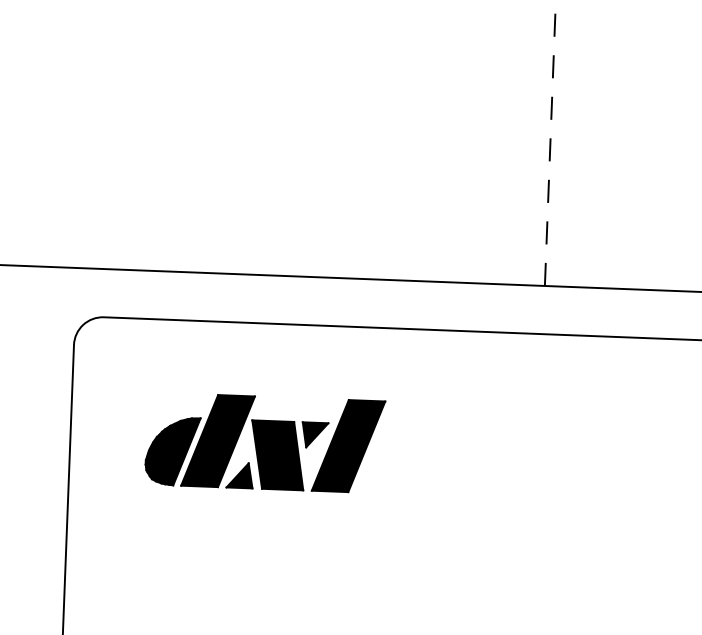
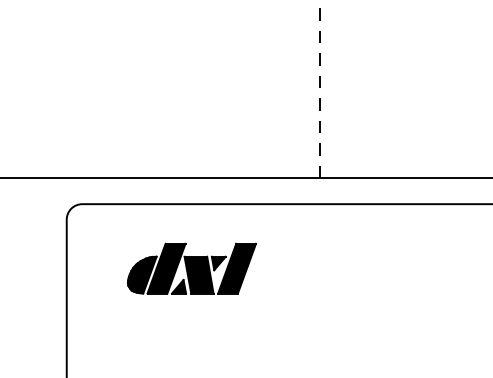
part: (264, 442) -> (191, 268), moved

